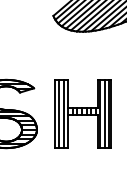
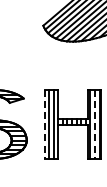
line: (54, 114) -> (44, 124), solid -> dashed
line: (104, 114) -> (94, 124), solid -> dashed

